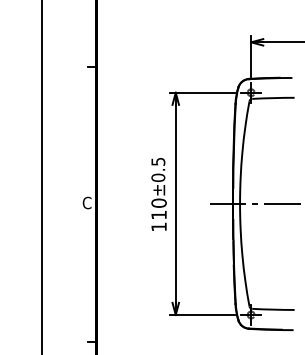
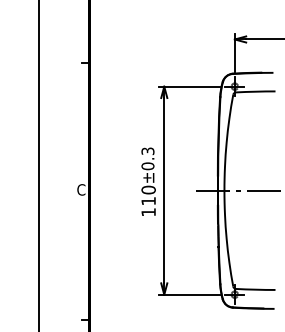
text: (157, 161) -> (147, 151), ±0.5 -> ±0.3

